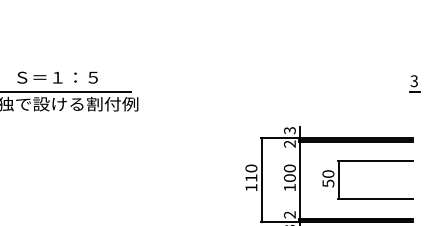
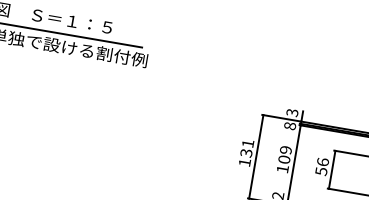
text: (289, 143) -> (289, 125), 2 -> 8
text: (289, 168) -> (285, 150), 100 -> 109
text: (251, 173) -> (247, 148), 110 -> 131
text: (328, 173) -> (323, 161), 50 -> 56

